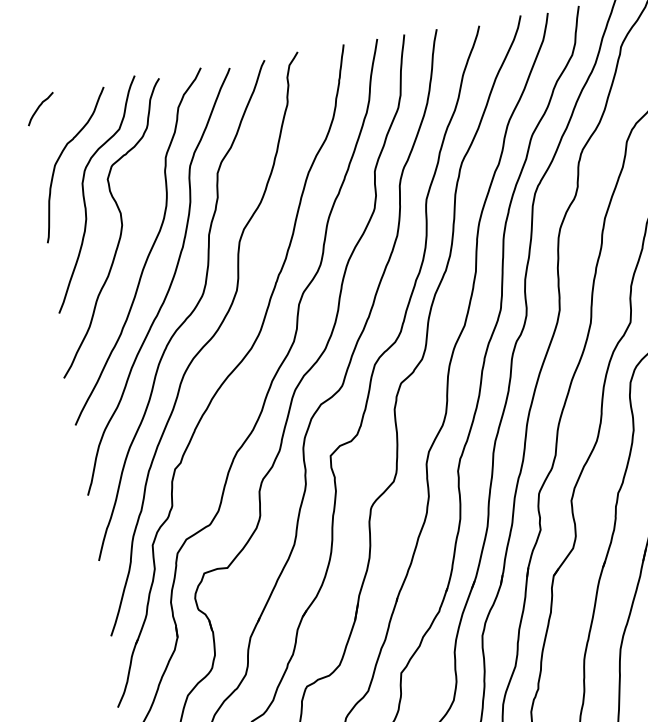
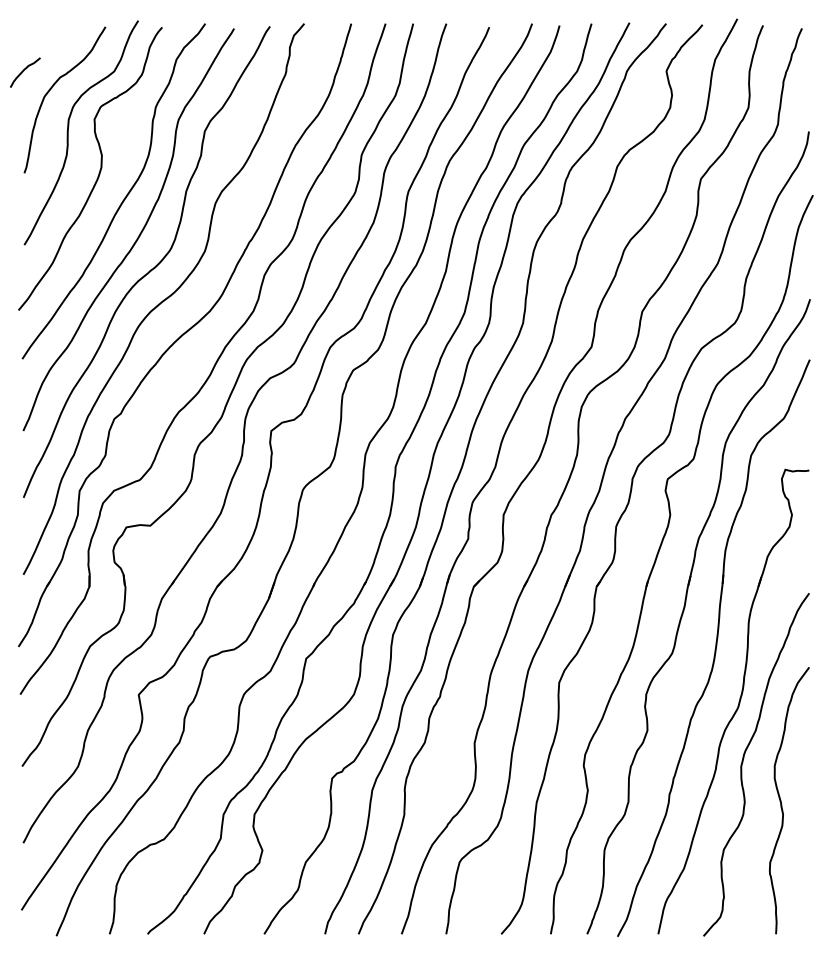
curve: (38, 109) -> (23, 72), moved

